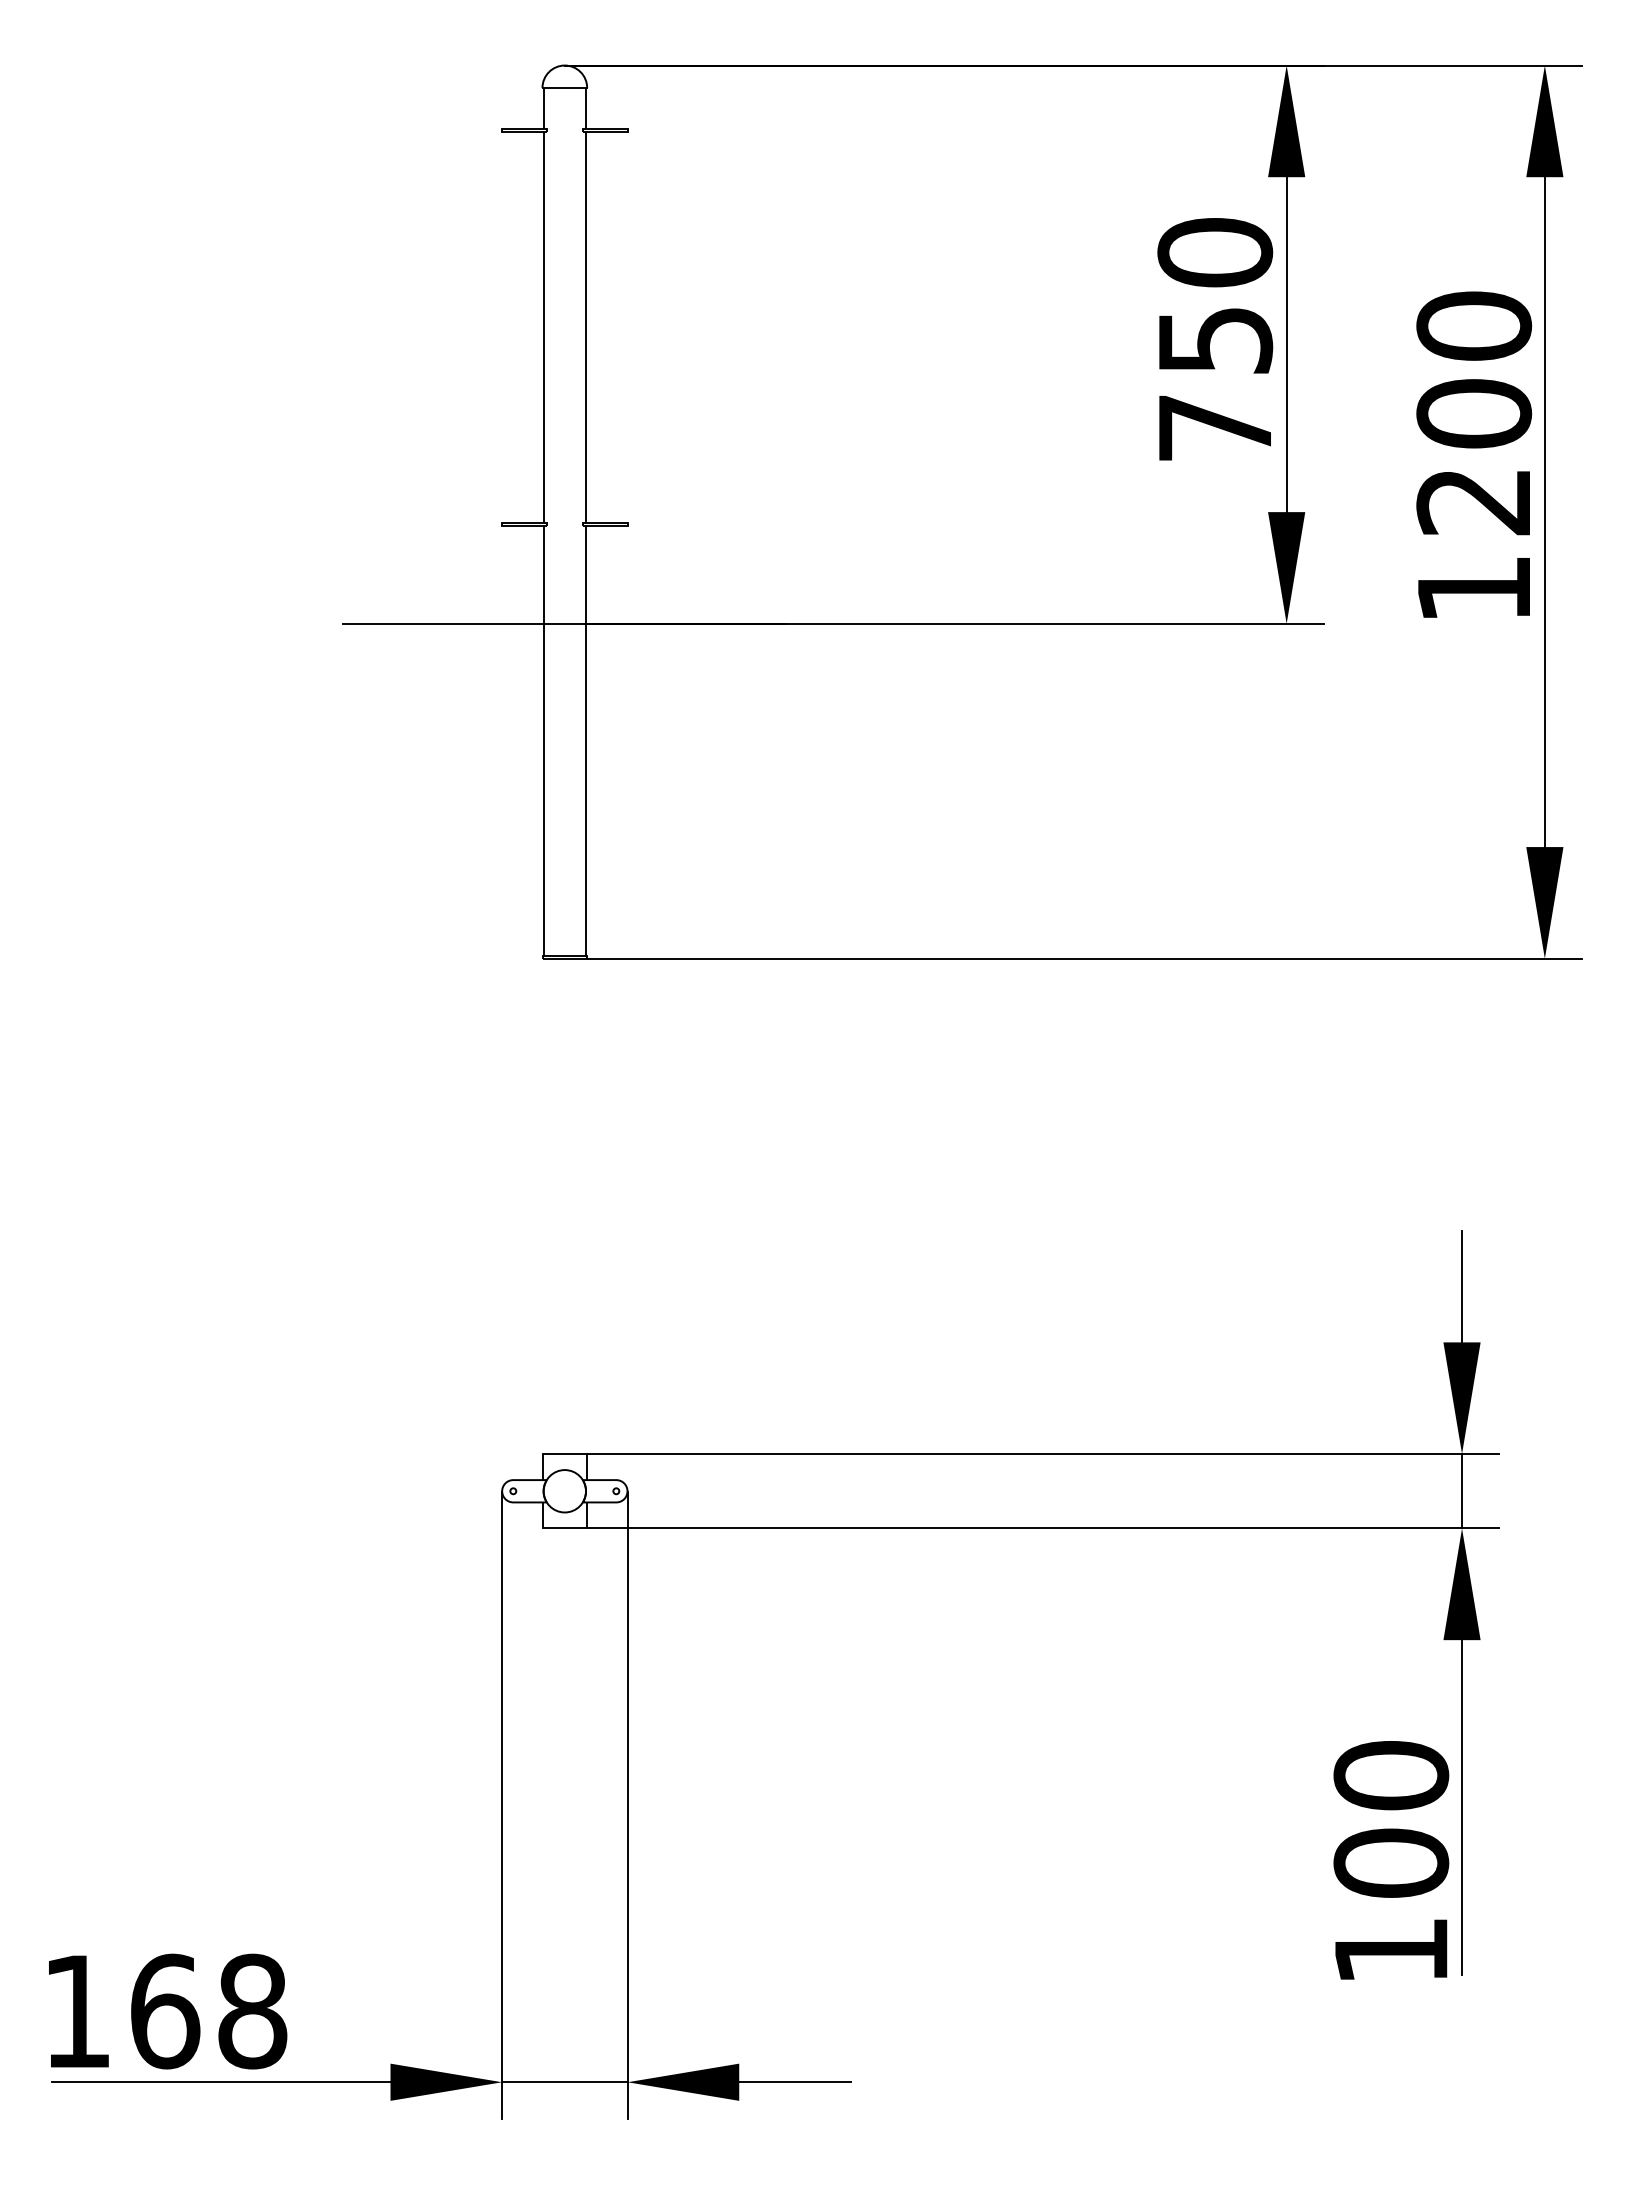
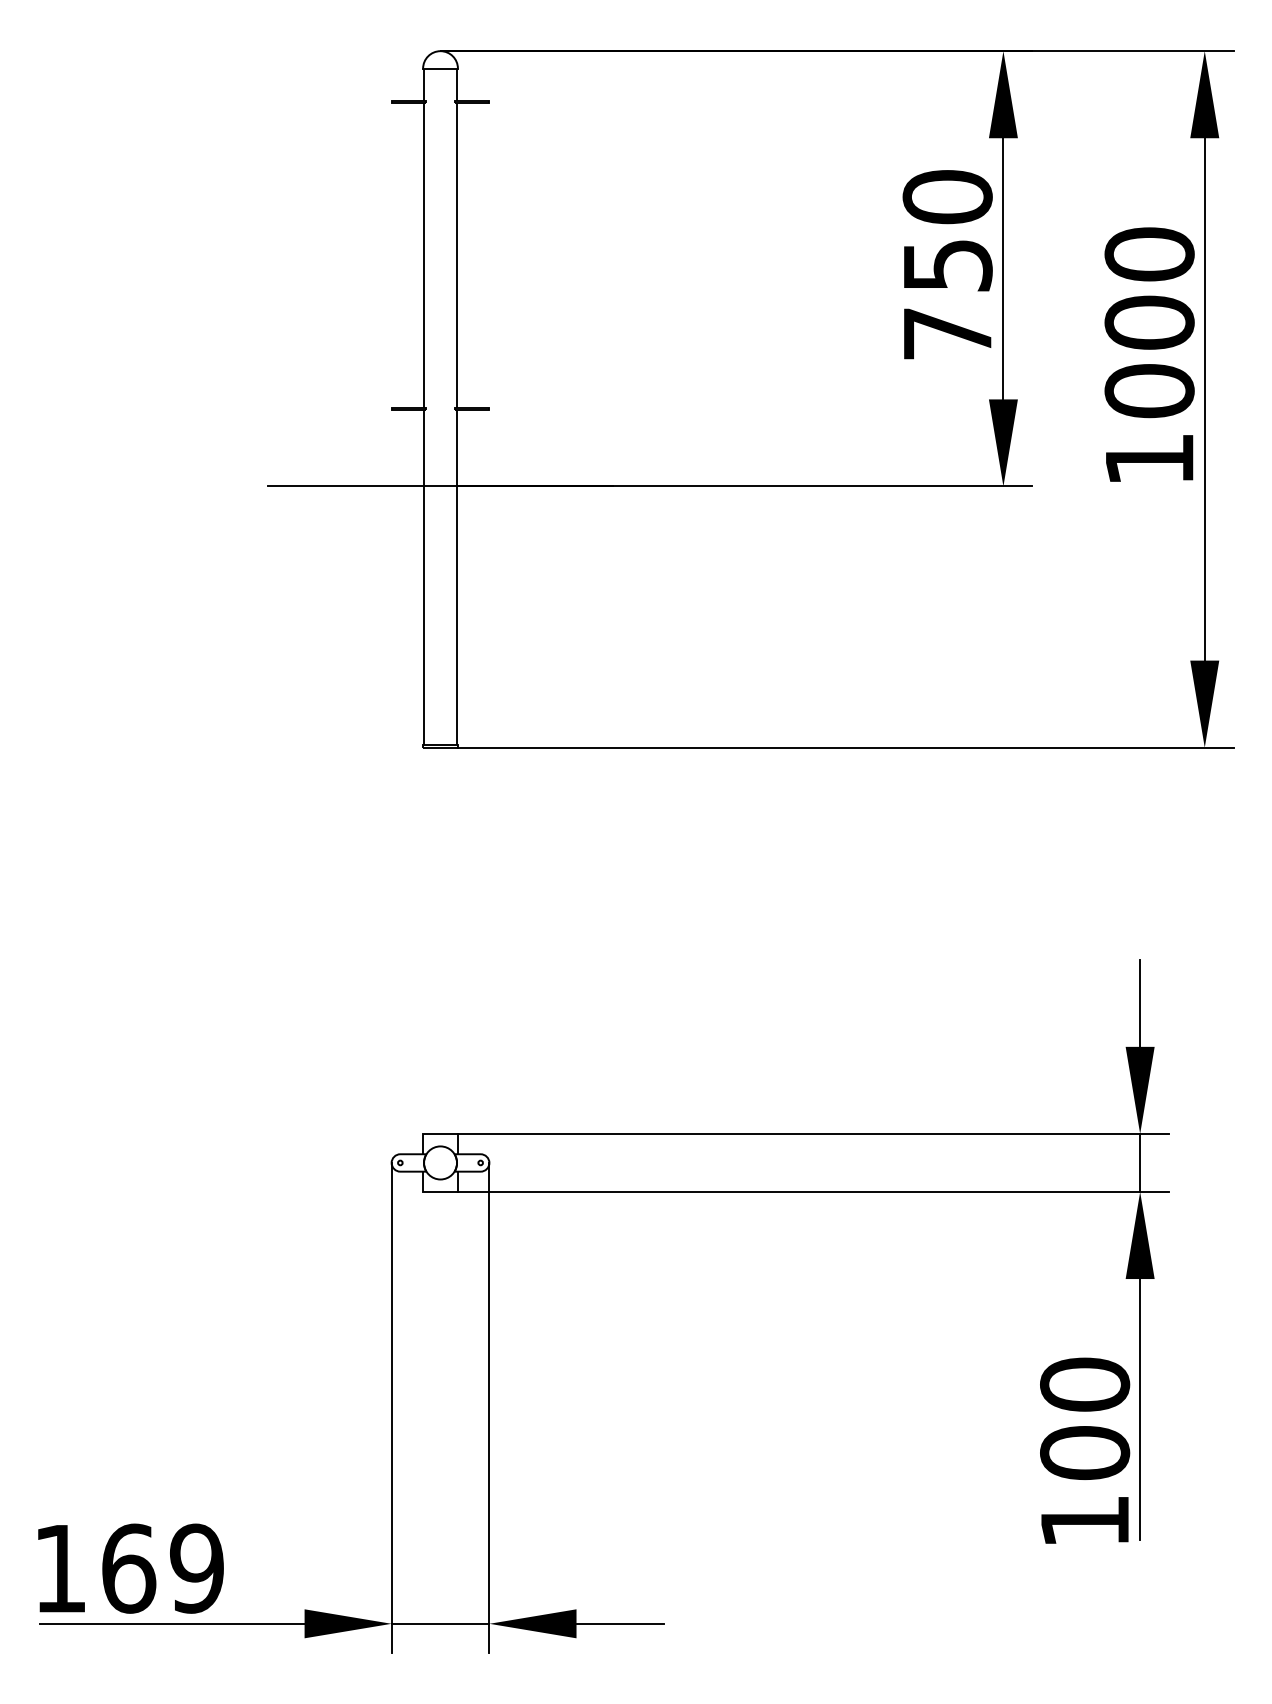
text: (1474, 501) -> (1149, 391), 1200 -> 1000
text: (252, 2011) -> (196, 1568), 168 -> 169

